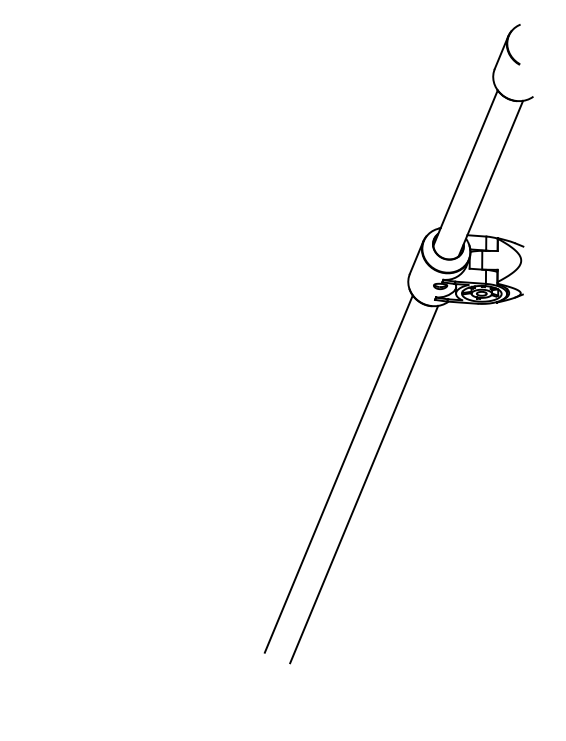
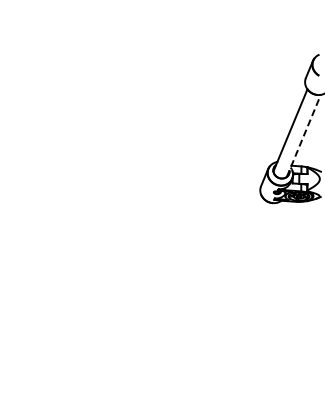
line: (492, 177) -> (304, 135), solid -> dashed
line: (338, 473) -> (223, 291), removed
line: (363, 485) -> (236, 297), removed

